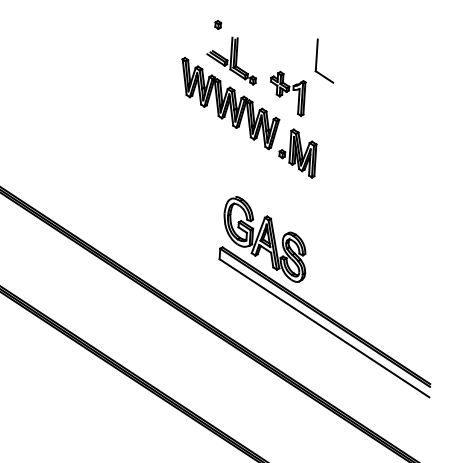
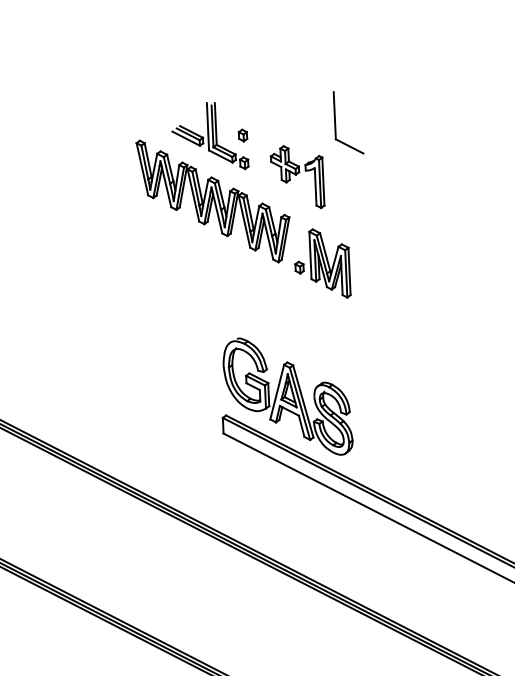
part: (217, 24) -> (241, 134), moved

